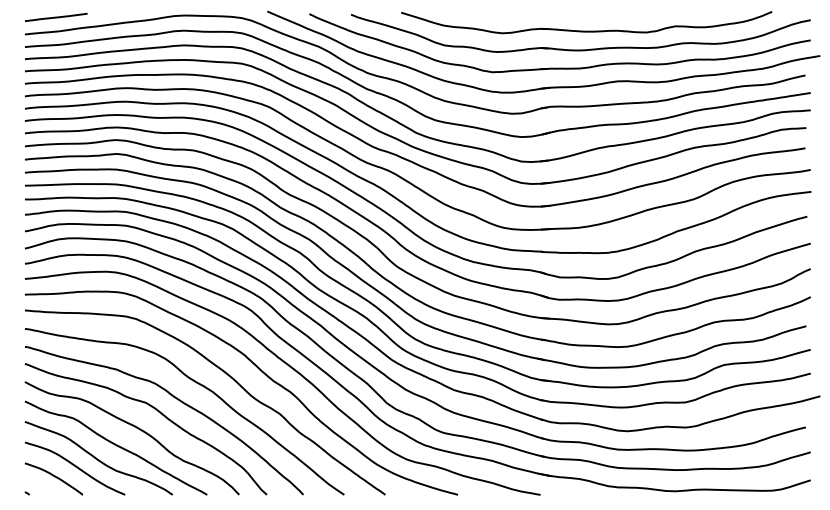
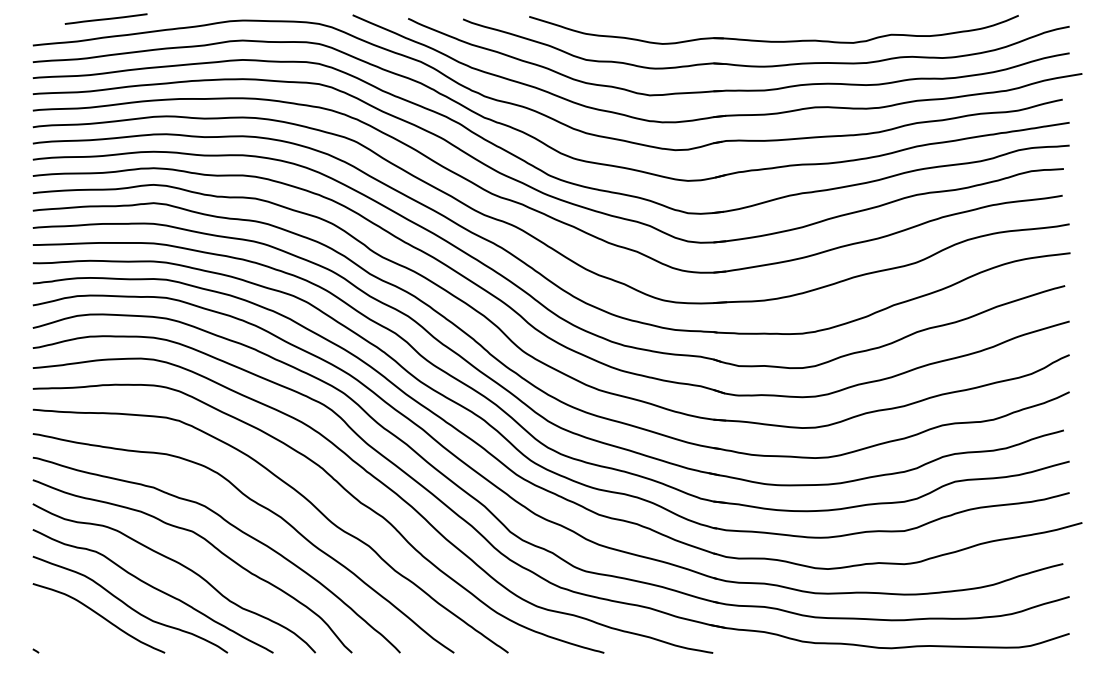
line: (55, 17) -> (105, 18), moved
curve: (54, 477) -> (71, 629), removed

